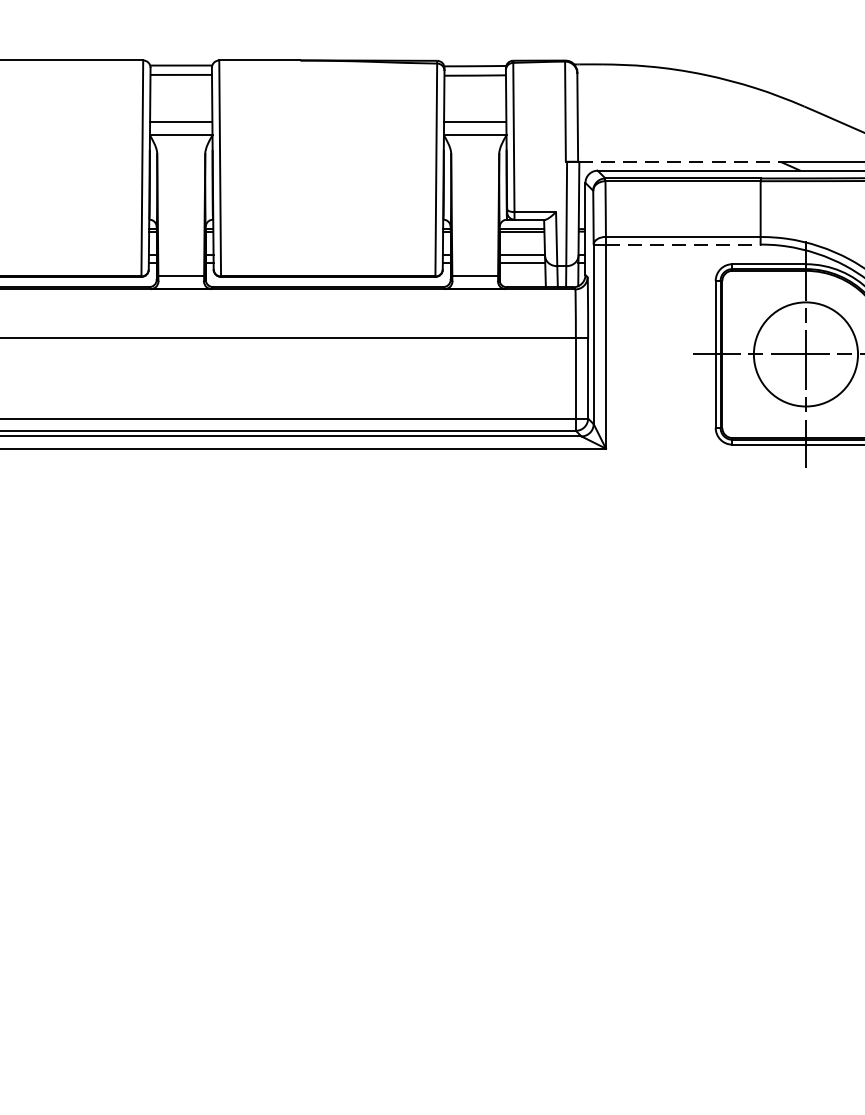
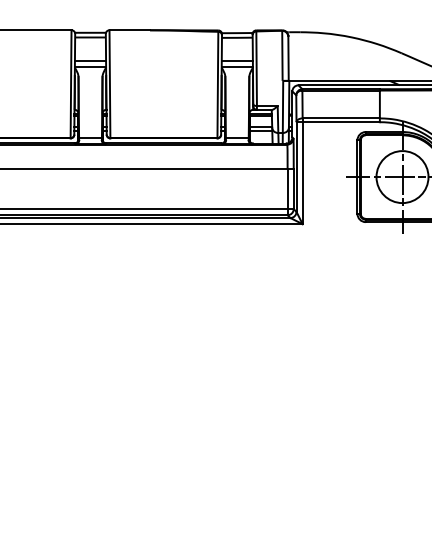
line: (681, 161) -> (340, 80), dashed -> solid
line: (683, 245) -> (341, 122), dashed -> solid

